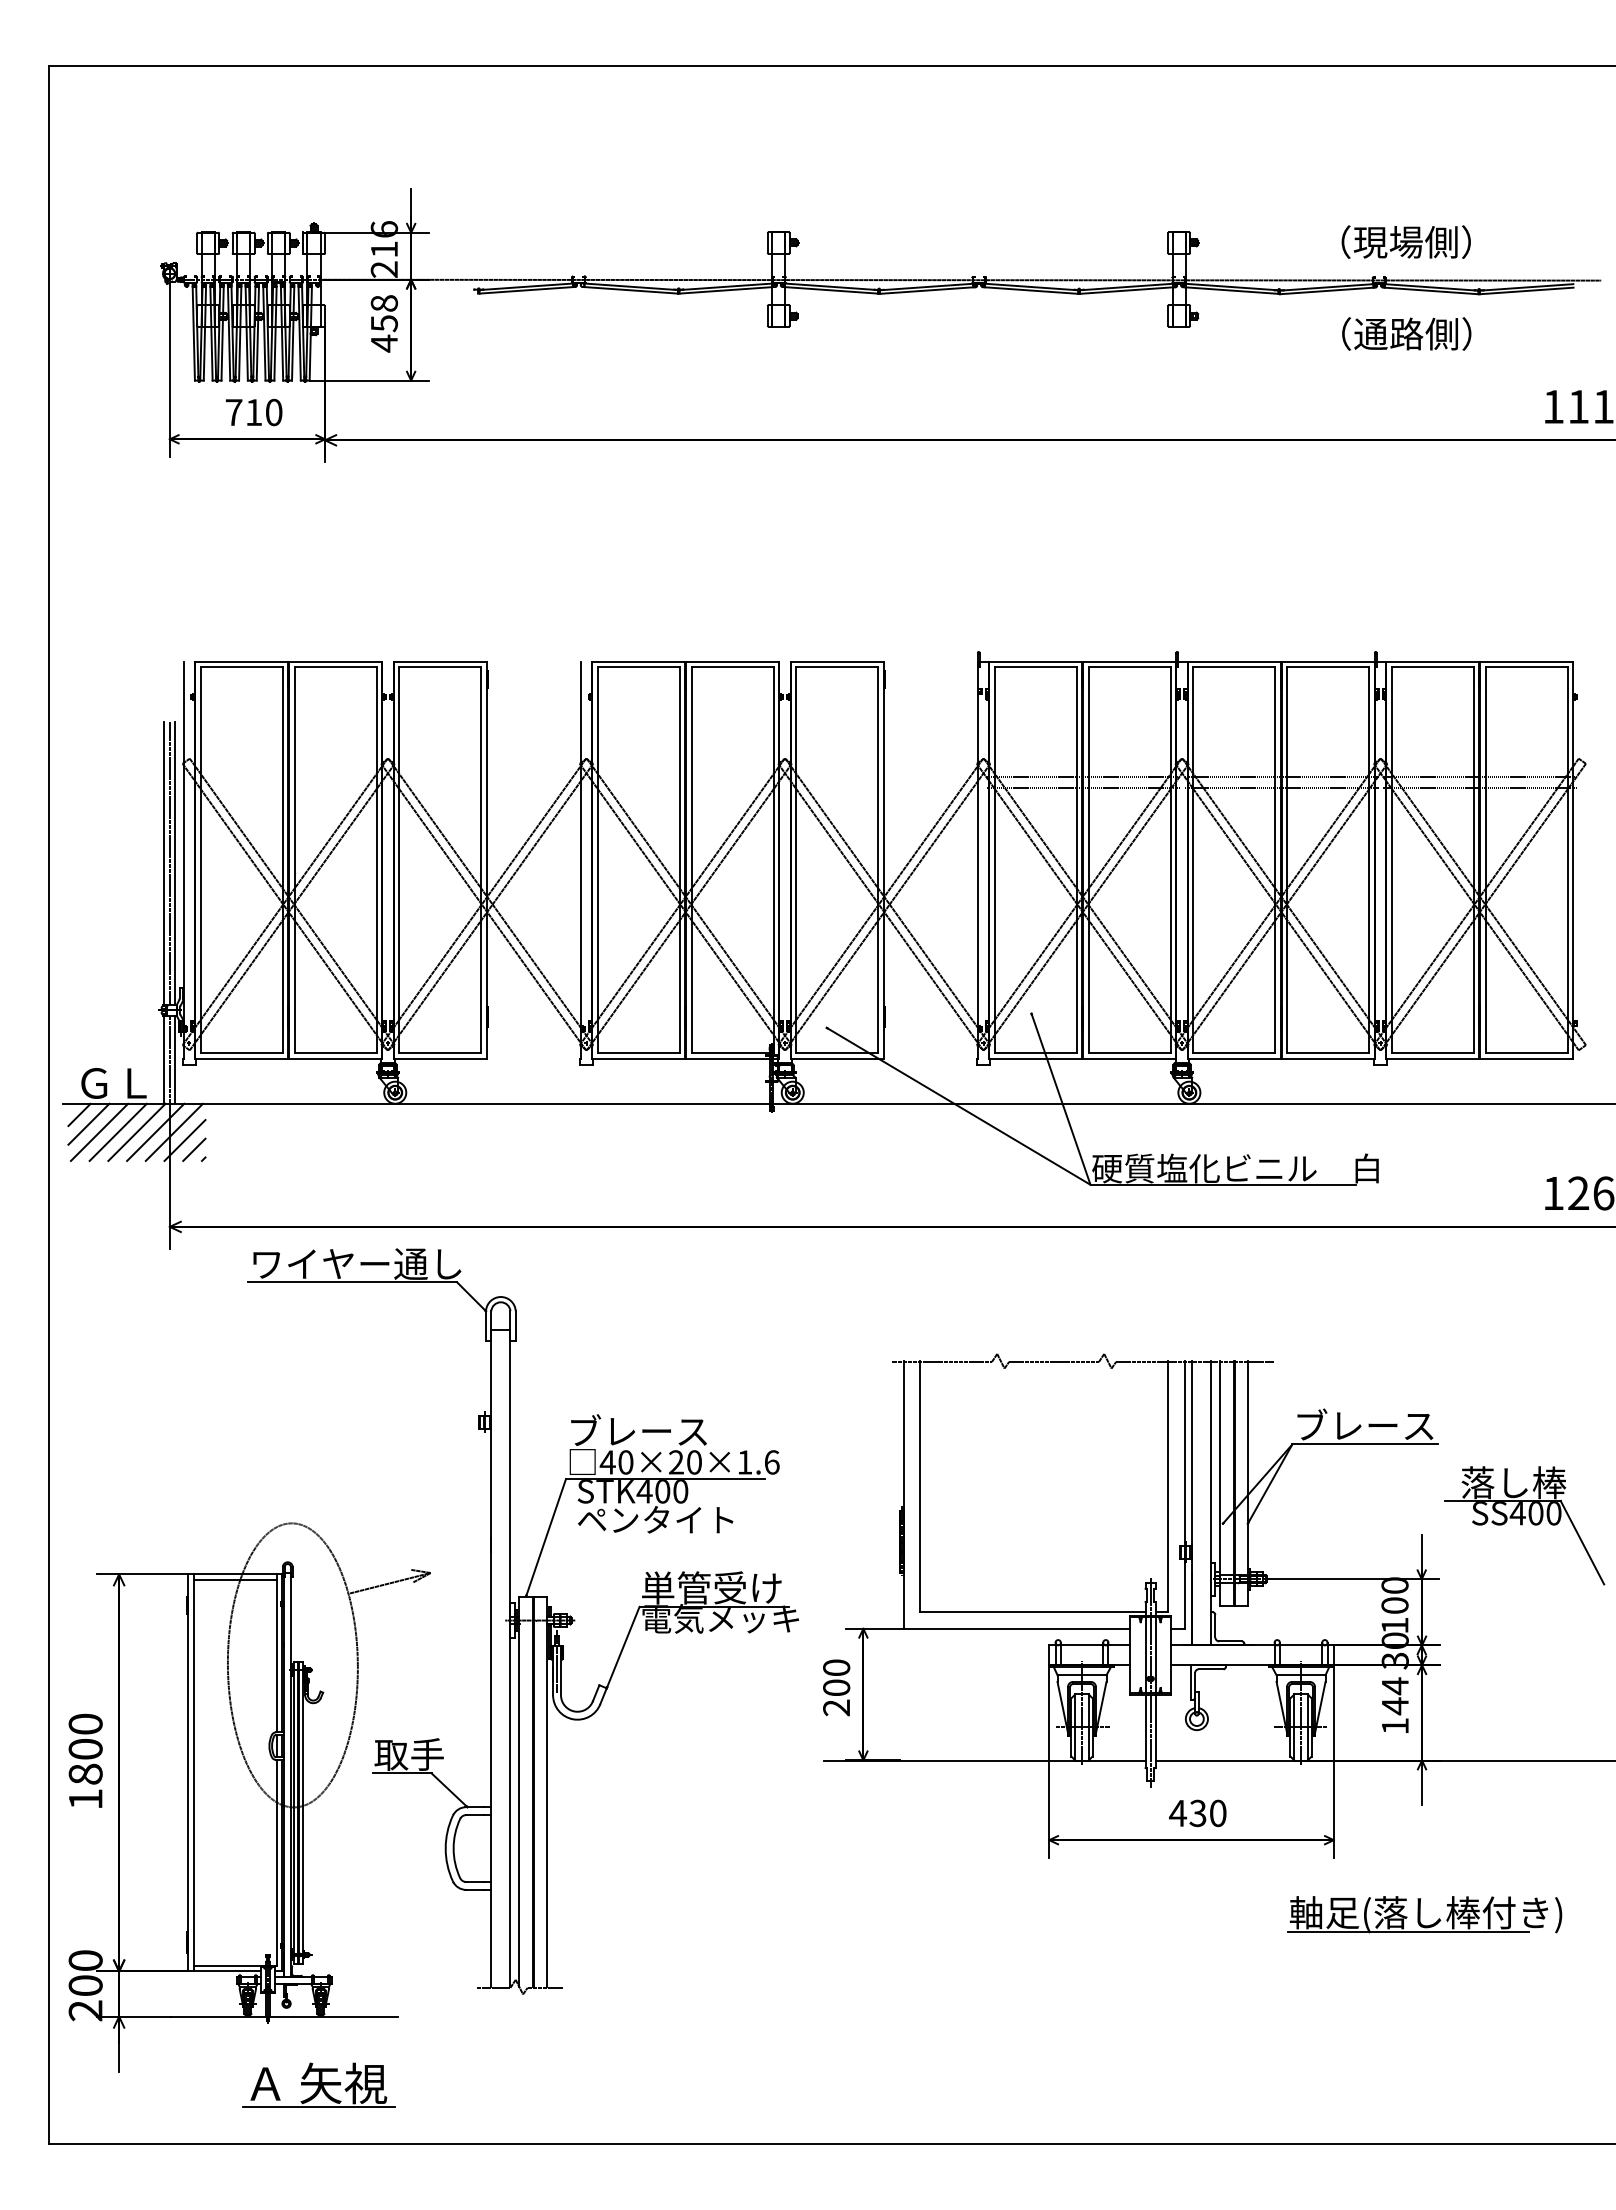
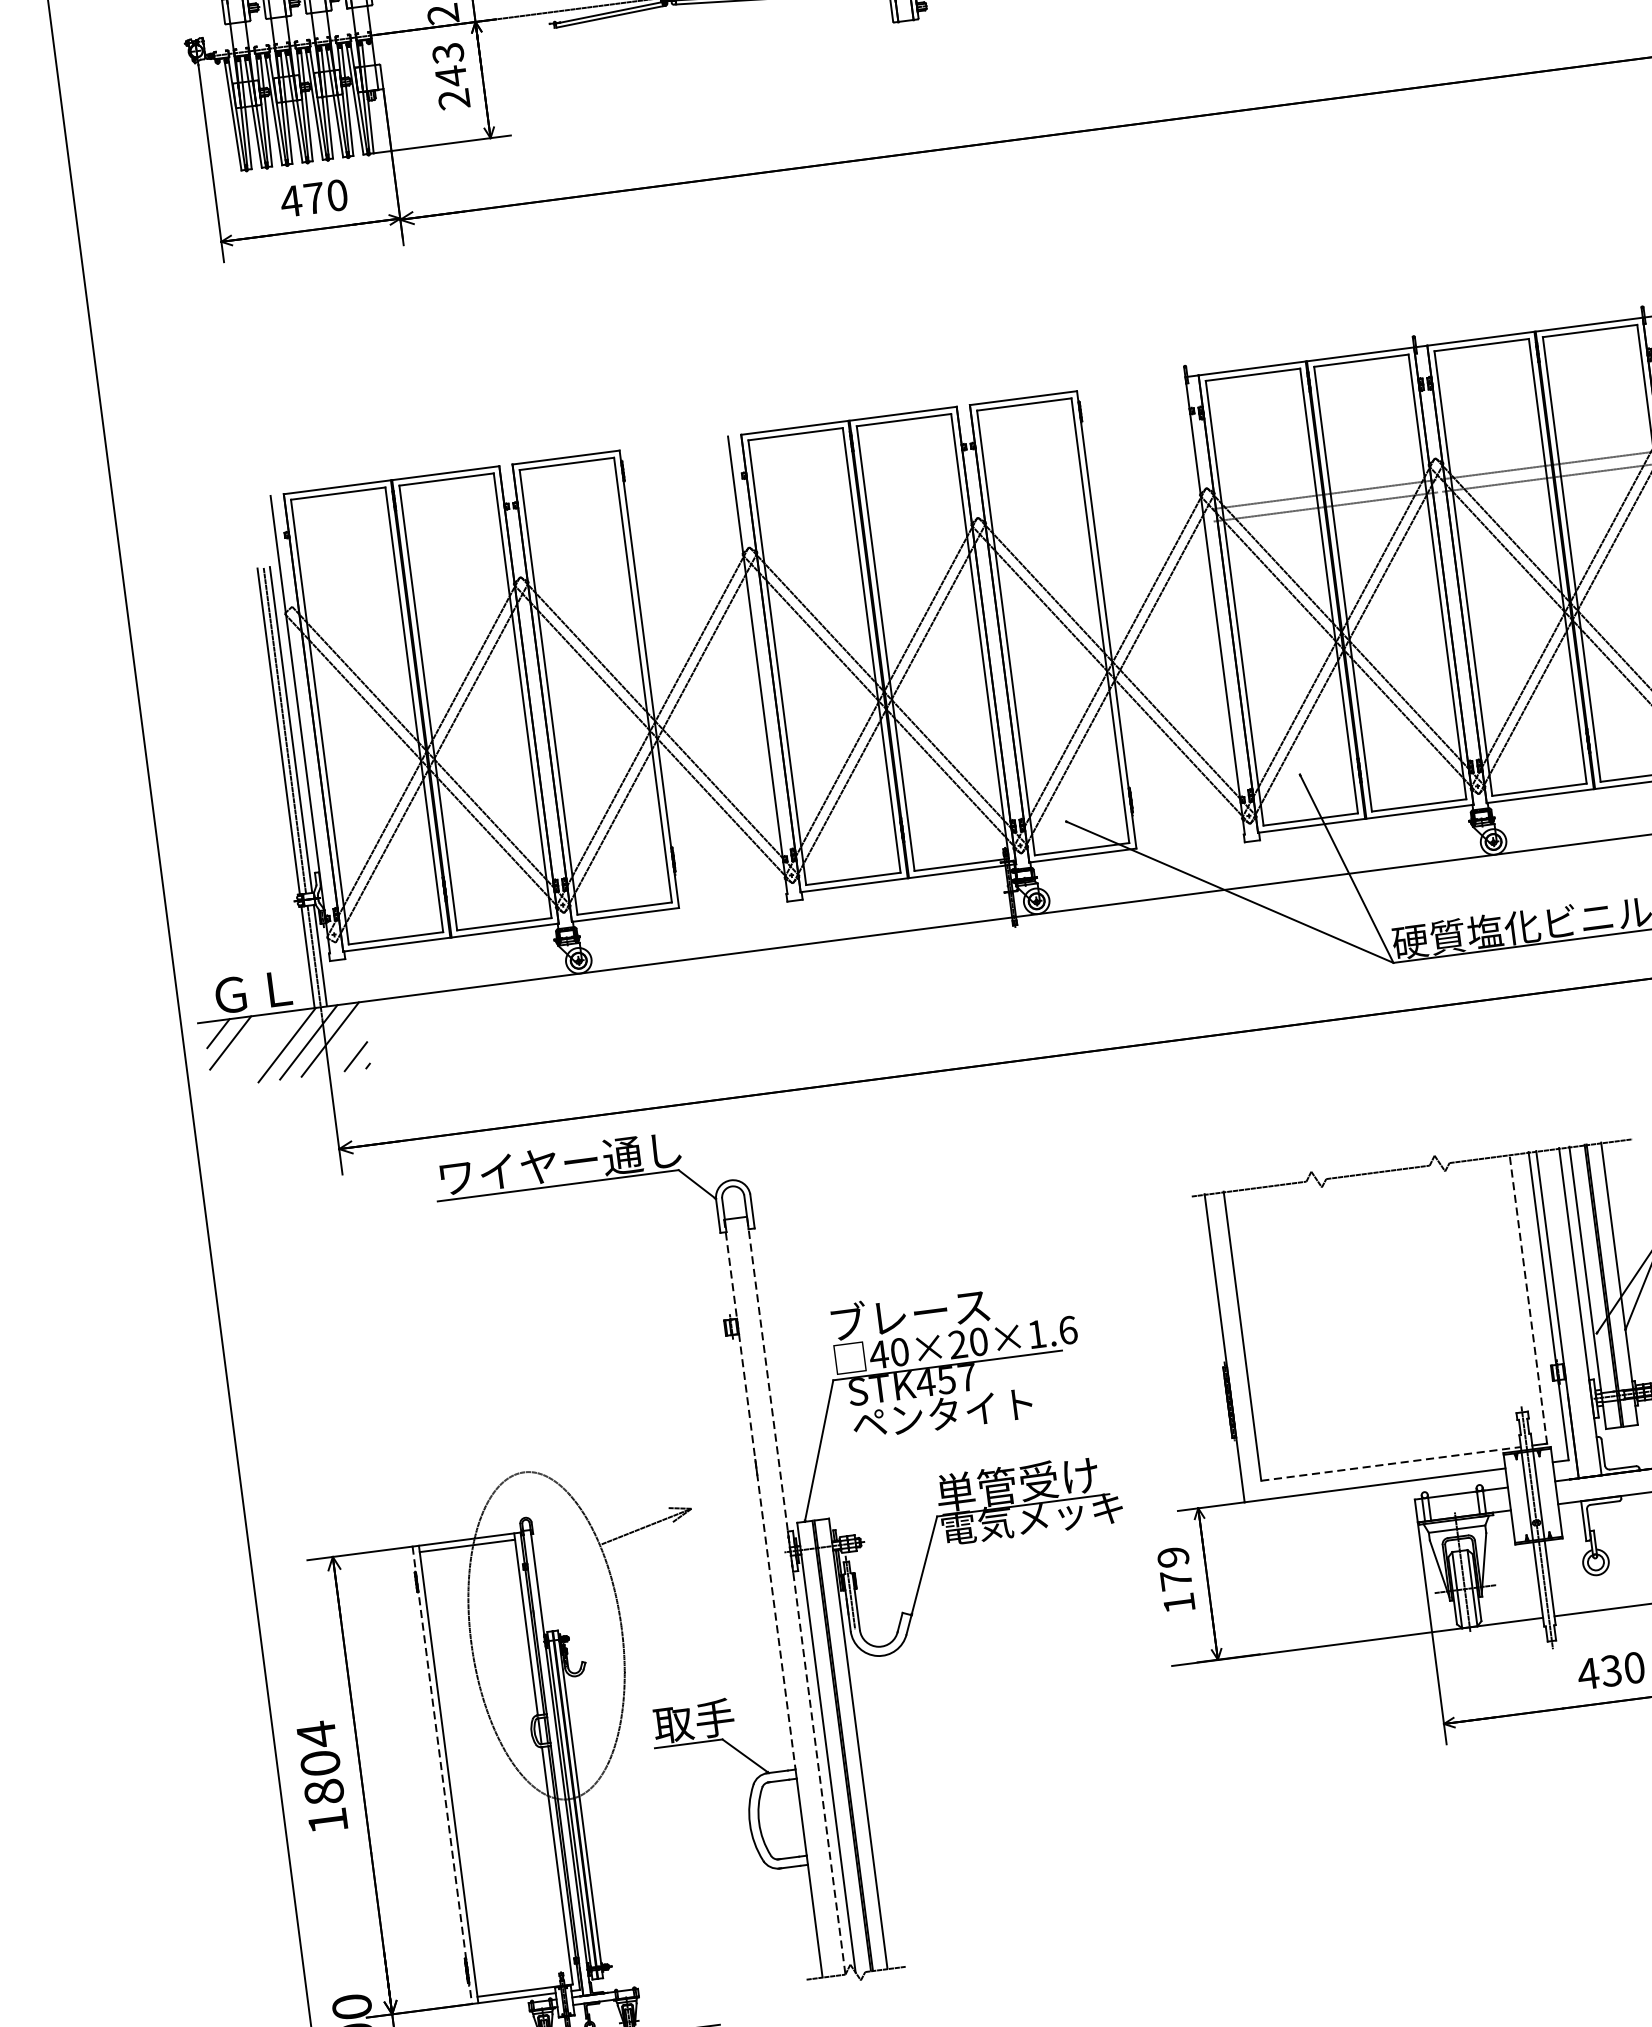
text: (383, 323) -> (450, 76), 458 -> 243
text: (243, 412) -> (302, 199), 710 -> 470
line: (99, 1131) -> (243, 1049), removed
line: (117, 1131) -> (264, 1047), removed
line: (184, 1140) -> (343, 1047), removed
line: (1168, 1486) -> (1528, 1298), solid -> dashed
text: (671, 1491) -> (956, 1378), STK400 -> STK457
line: (490, 1568) -> (759, 1494), solid -> dashed
line: (1032, 1612) -> (1390, 1464), solid -> dashed
line: (510, 1658) -> (796, 1595), solid -> dashed
text: (836, 1687) -> (1176, 1579), 200 -> 179
text: (85, 1724) -> (316, 1734), 1800 -> 1804
line: (188, 1772) -> (442, 1774), solid -> dashed

